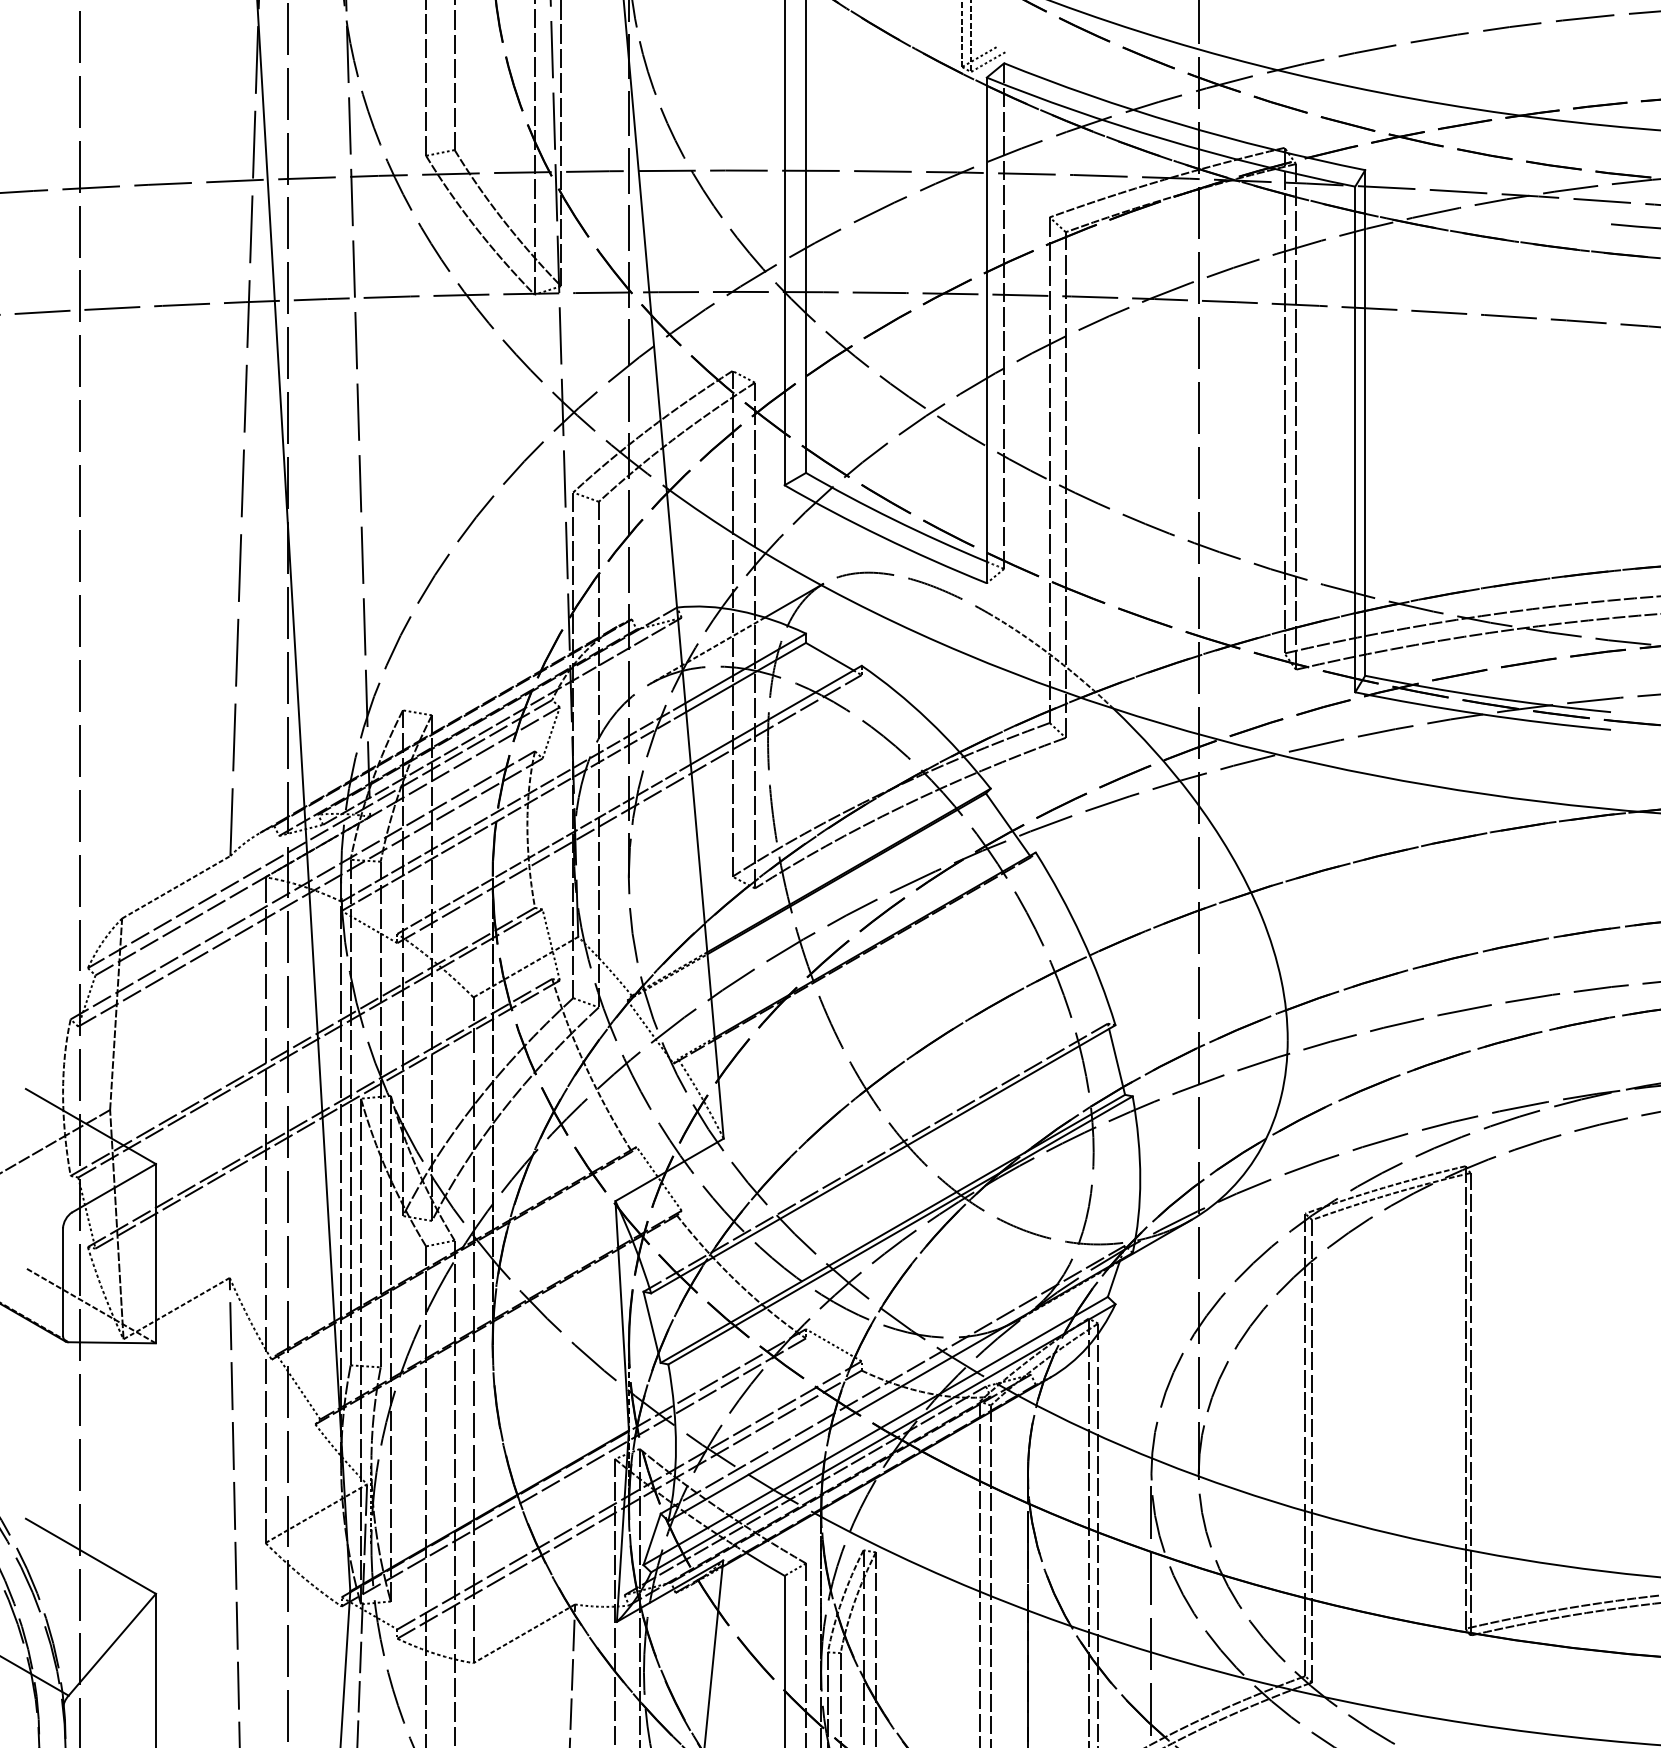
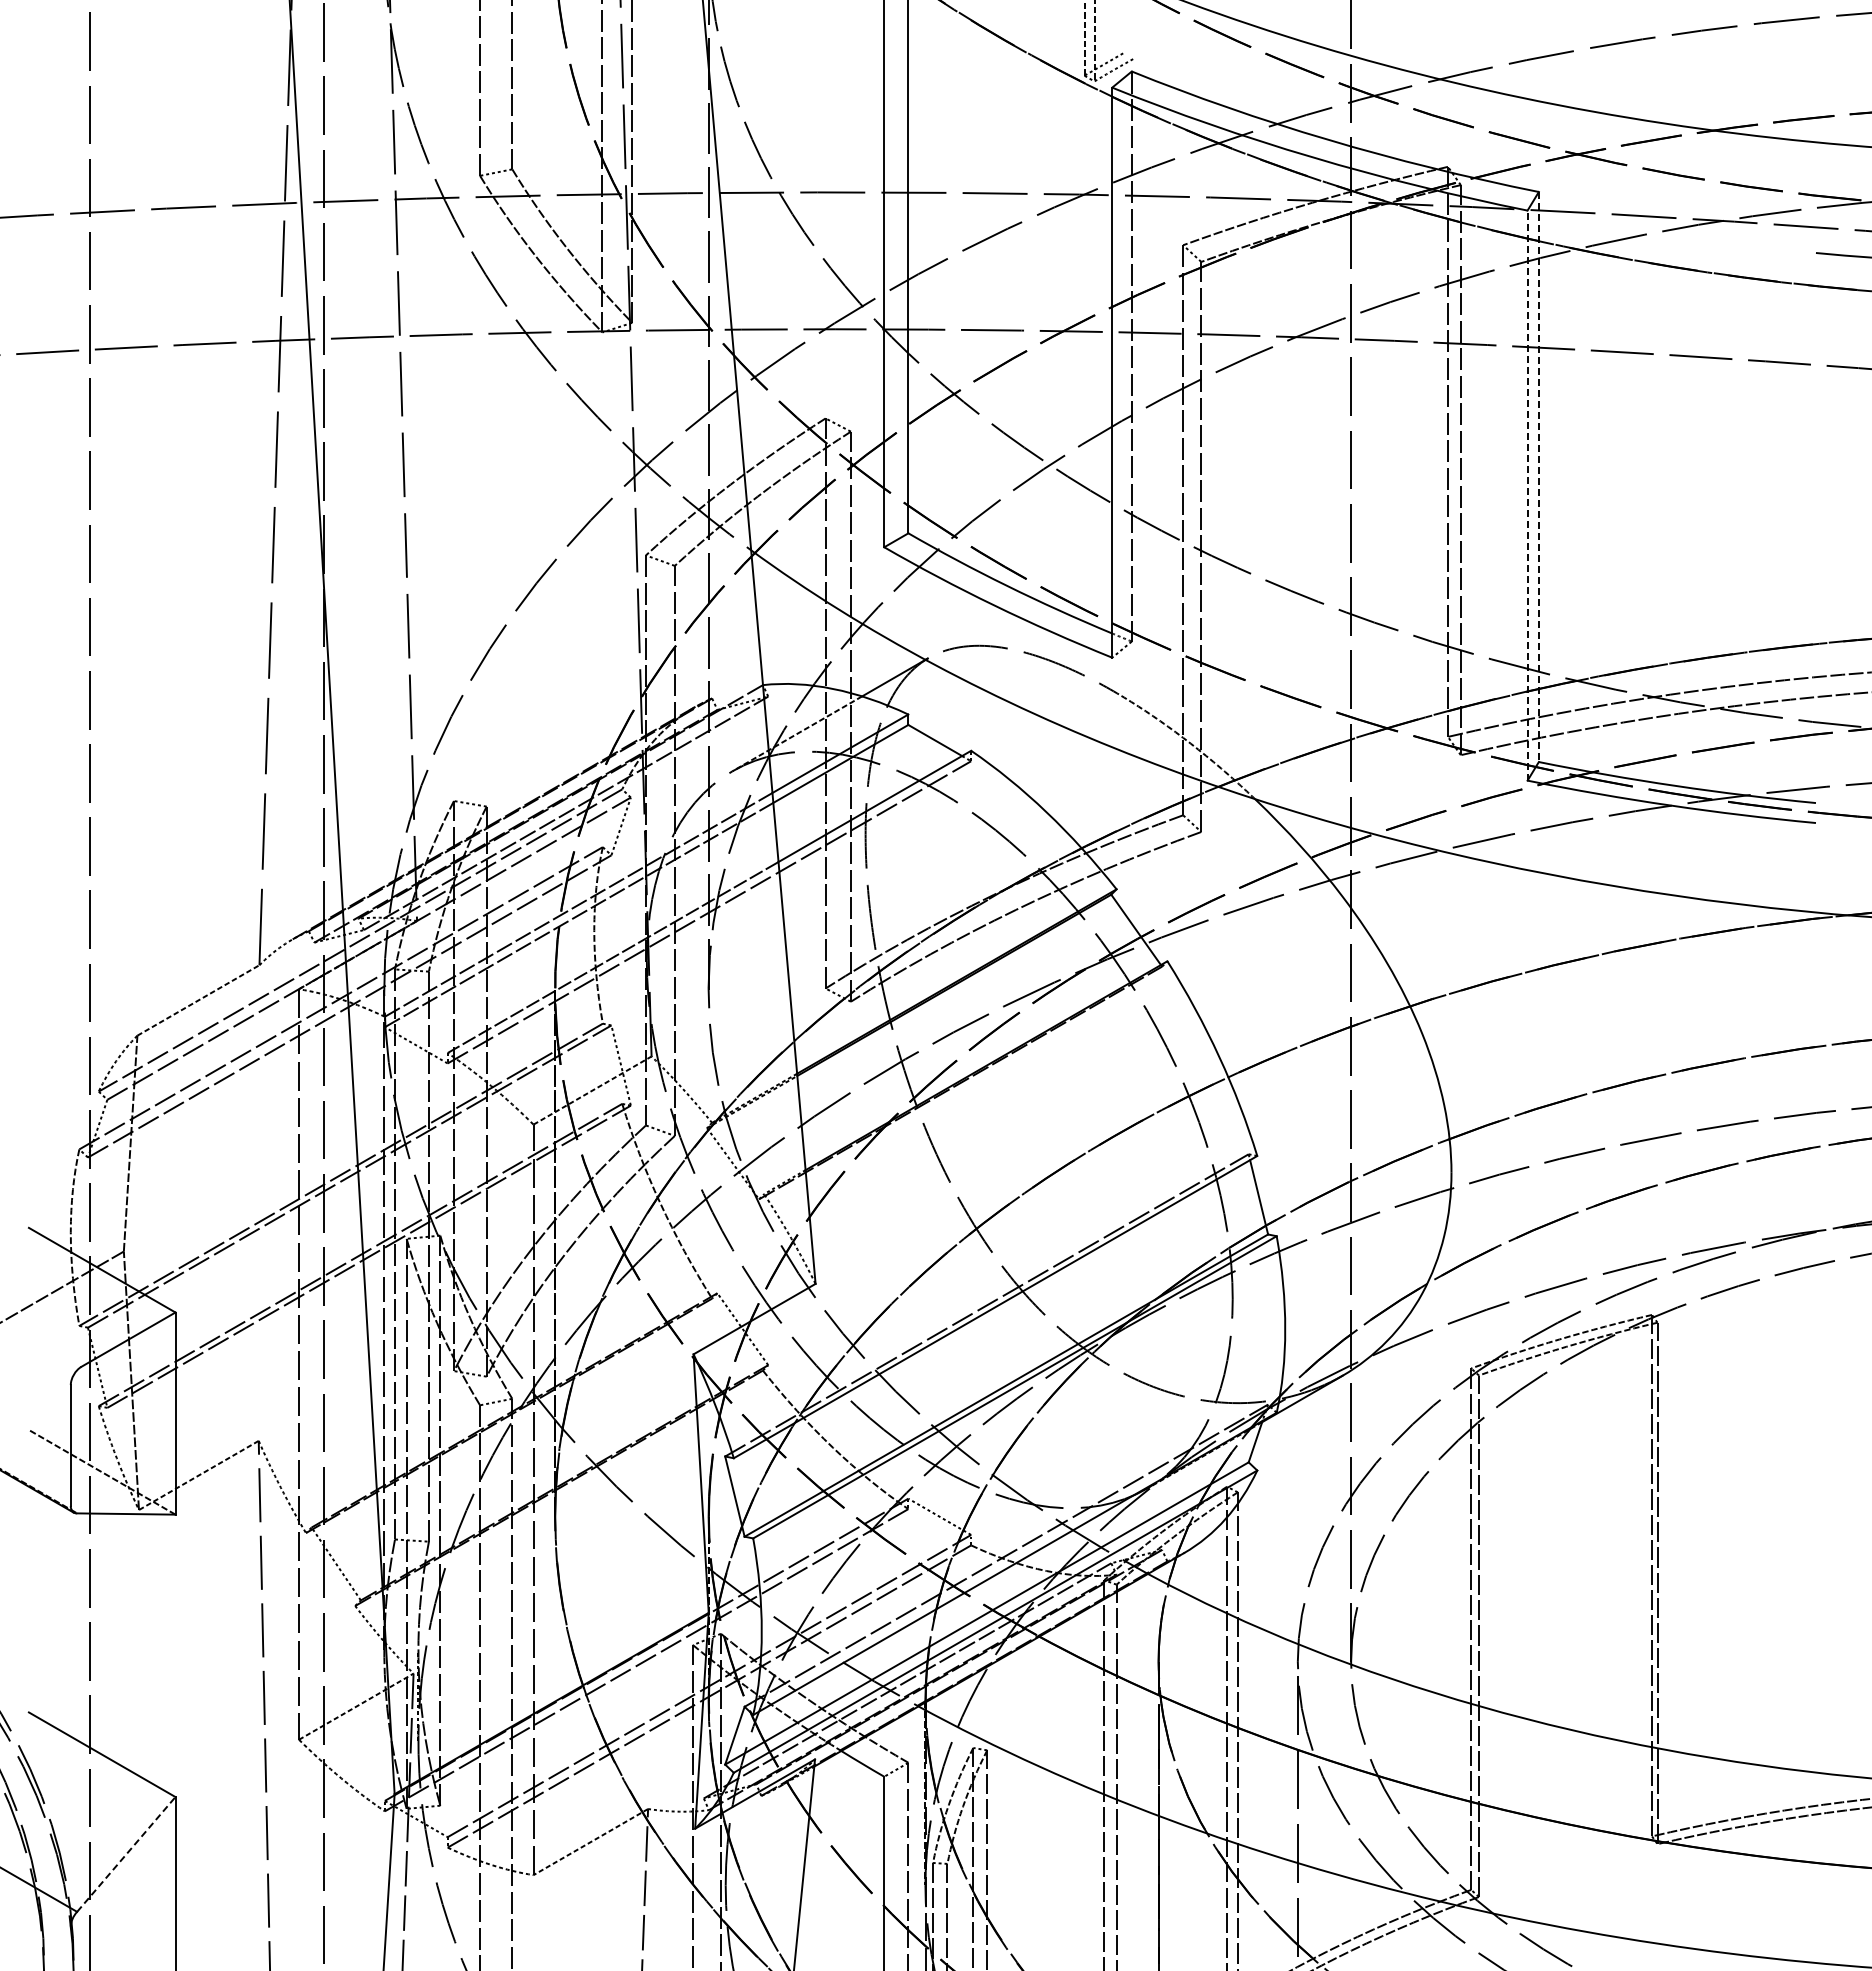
line: (1364, 423) -> (1538, 477), solid -> dashed
line: (1355, 439) -> (1527, 495), solid -> dashed
line: (112, 1644) -> (126, 1854), solid -> dashed

